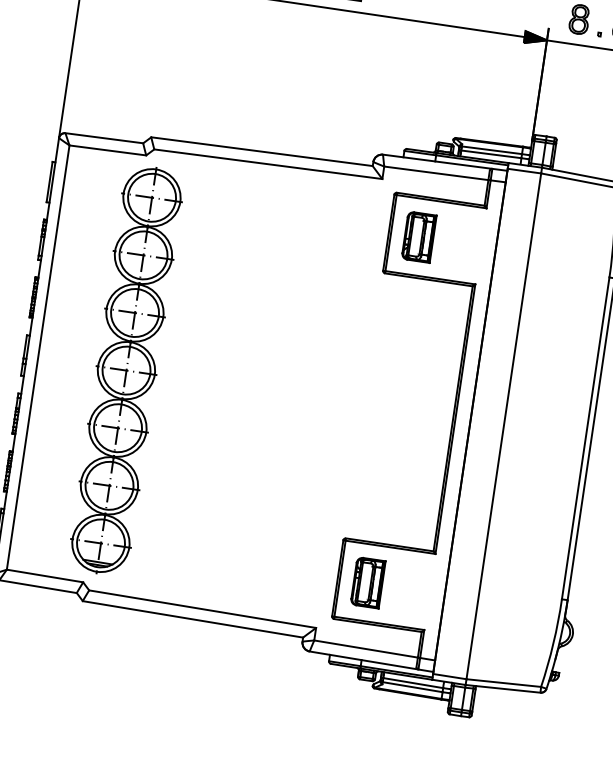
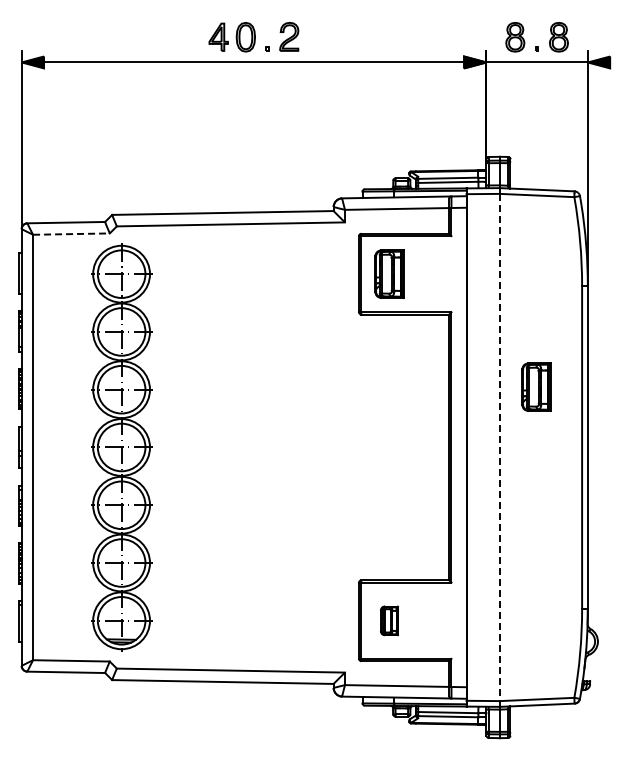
line: (107, 150) -> (71, 234), solid -> dashed
part: (549, 370) -> (536, 386), added
line: (504, 426) -> (500, 447), solid -> dashed
part: (368, 582) -> (389, 620), size x0.6

